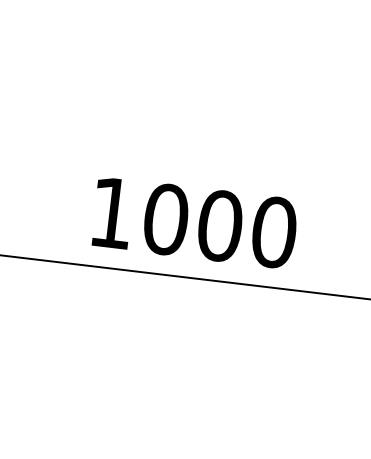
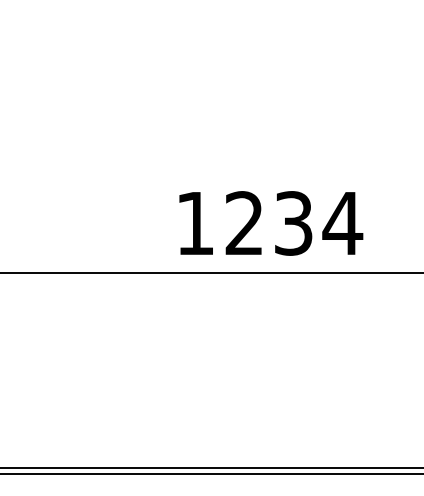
text: (221, 226) -> (294, 223), 1000 -> 1234

